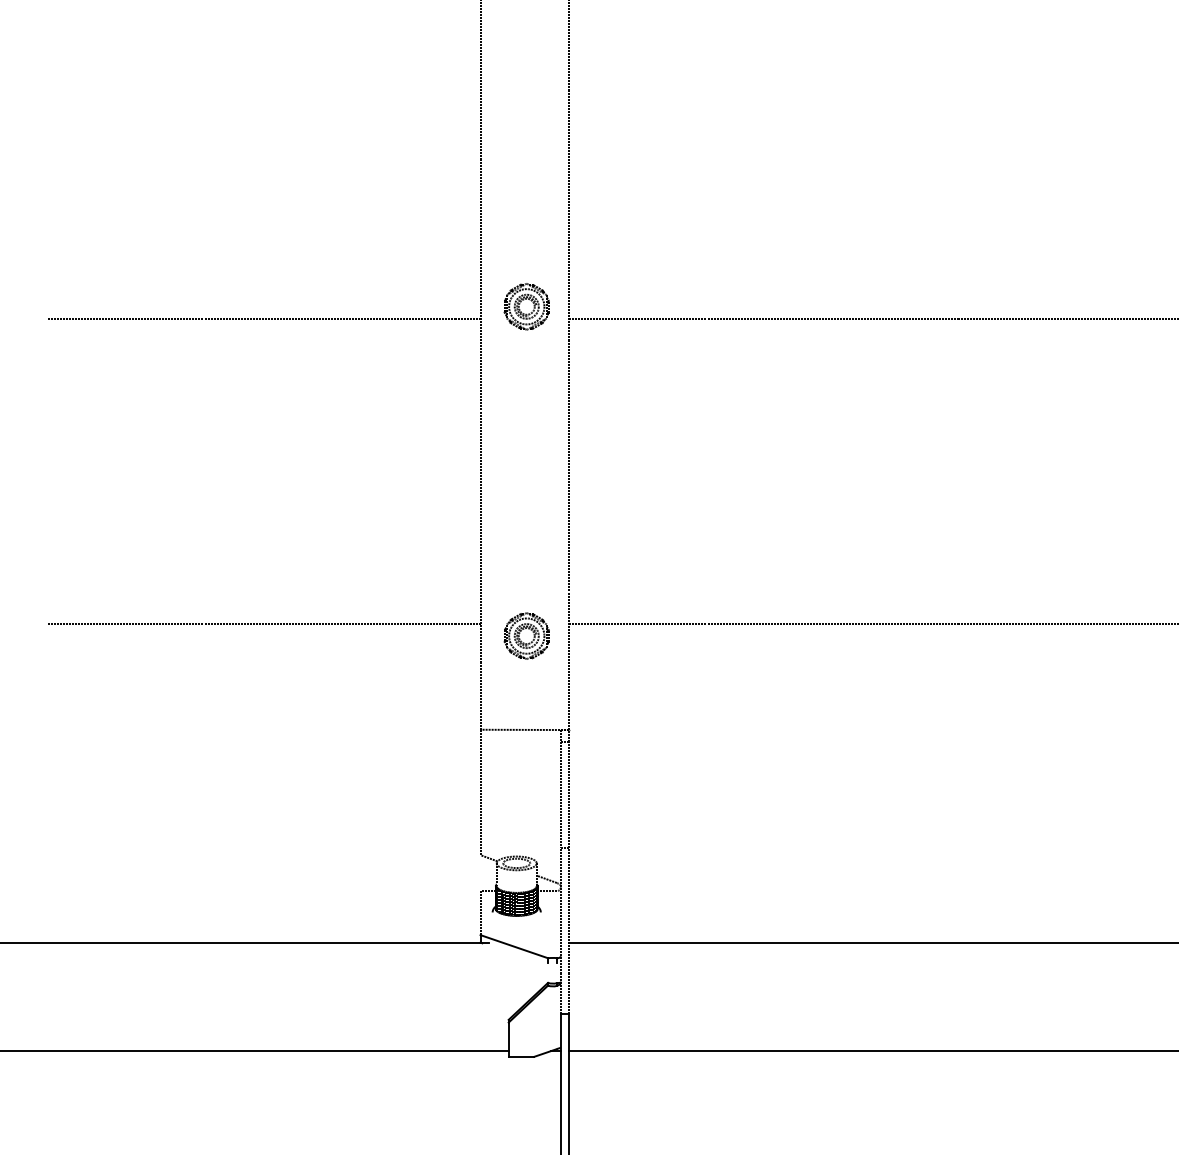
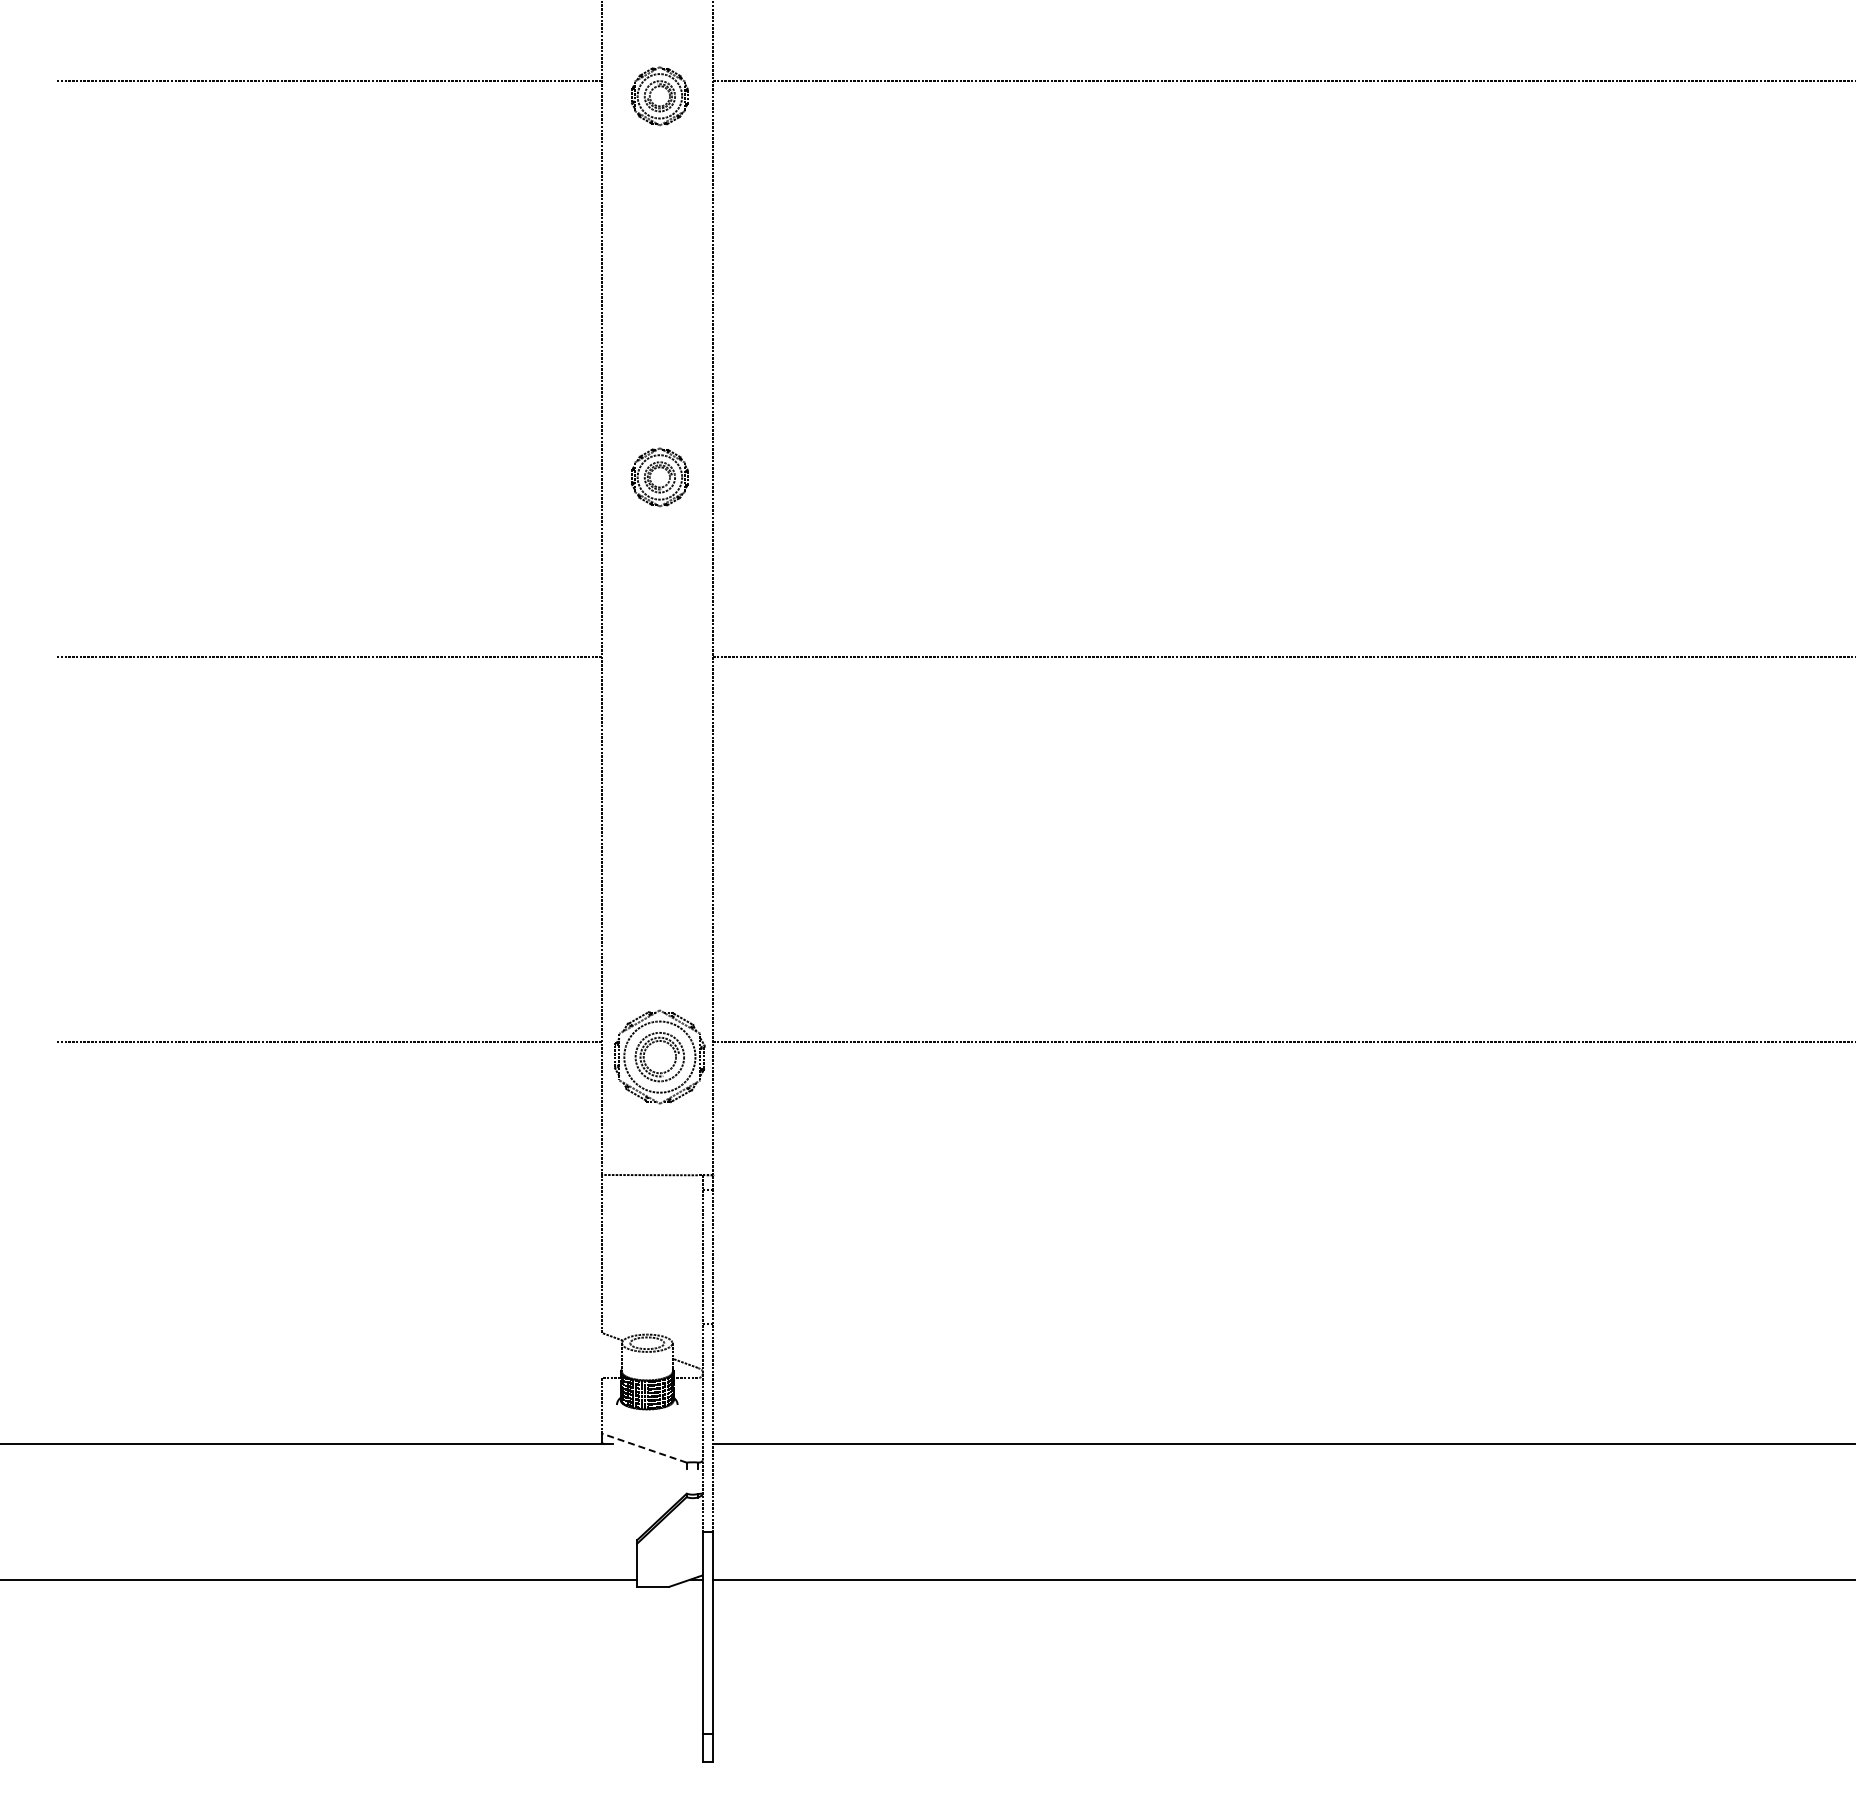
part: (521, 311) -> (653, 483), moved
part: (526, 635) -> (659, 1056), size x1.6
line: (514, 946) -> (644, 1448), solid -> dashed

